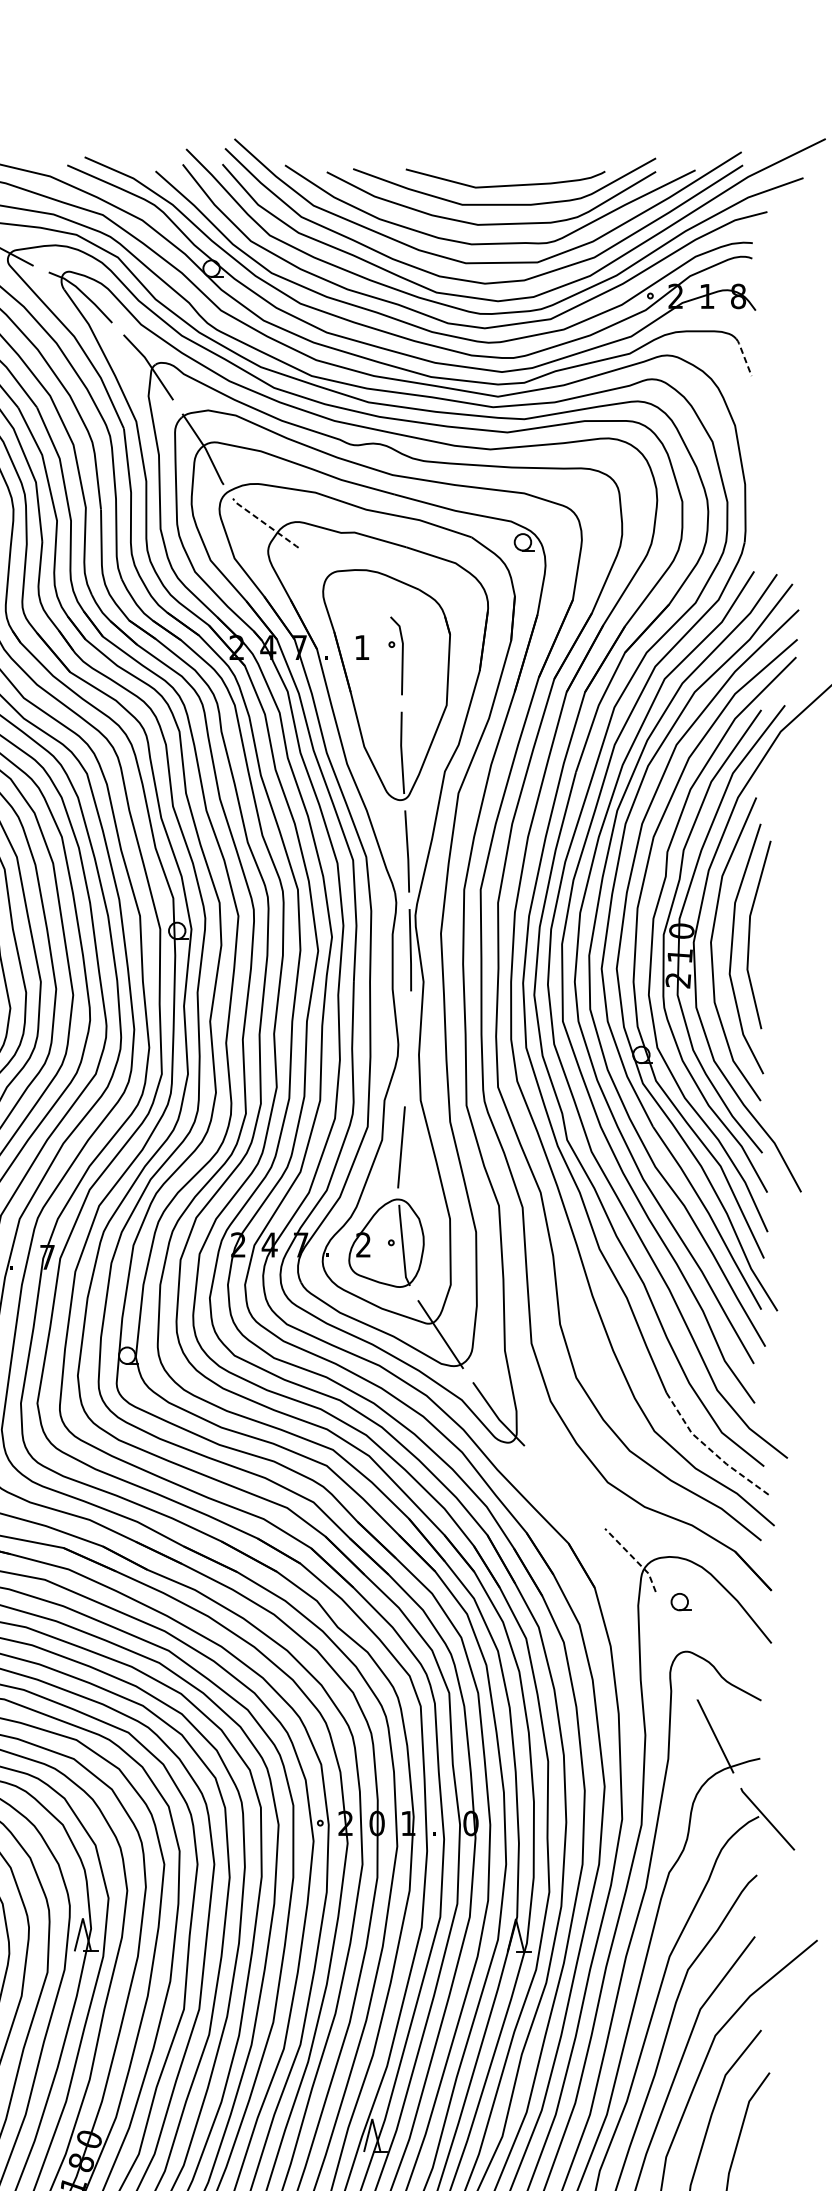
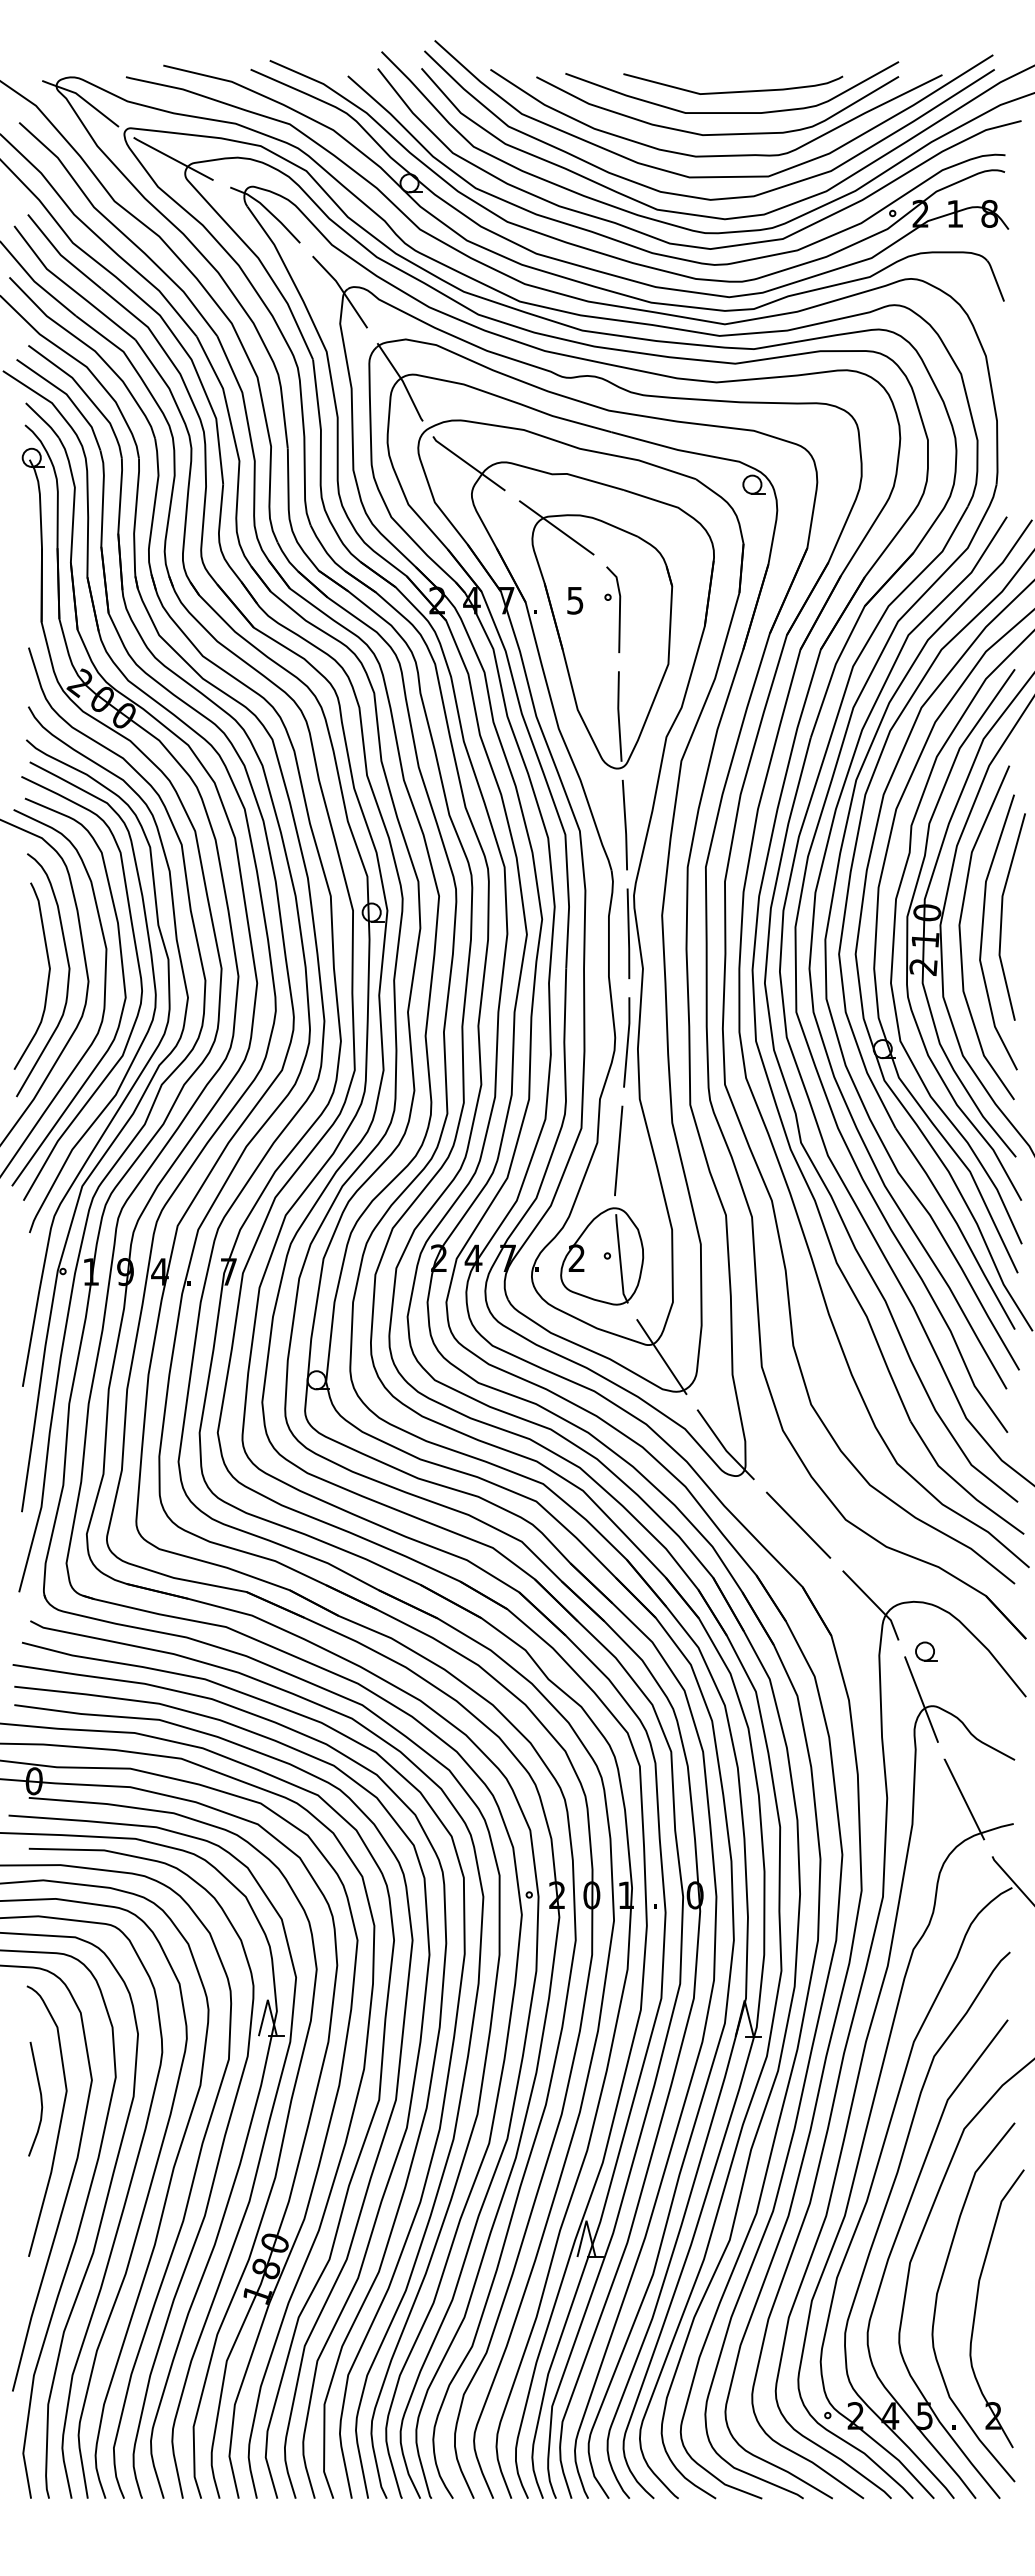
line: (743, 355) -> (995, 279), dashed -> solid
line: (265, 523) -> (468, 464), dashed -> solid
line: (345, 581) -> (556, 527), added
text: (362, 647) -> (575, 600), 1 -> 5
line: (408, 1048) -> (626, 1042), added
line: (711, 1450) -> (959, 1484), dashed -> solid
line: (564, 1486) -> (798, 1524), added
line: (633, 1558) -> (874, 1603), dashed -> solid
line: (676, 1645) -> (921, 1699), added

